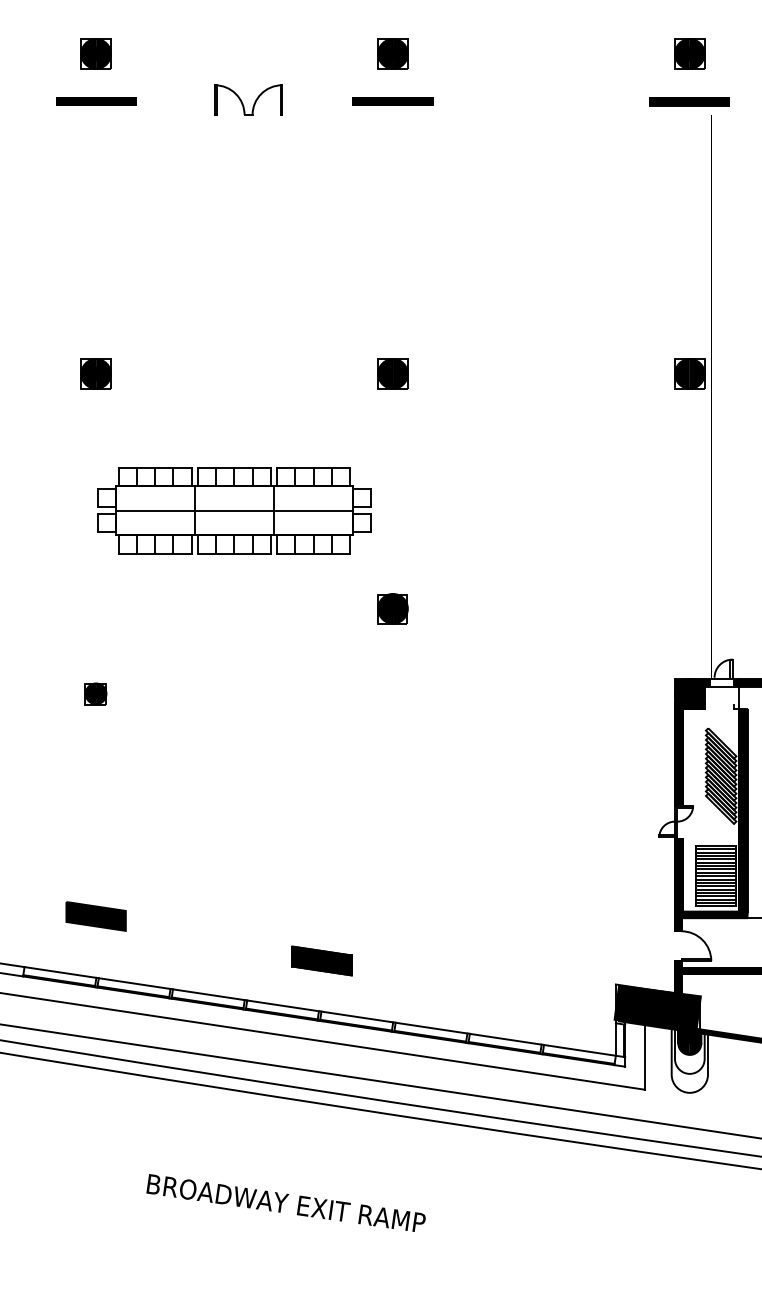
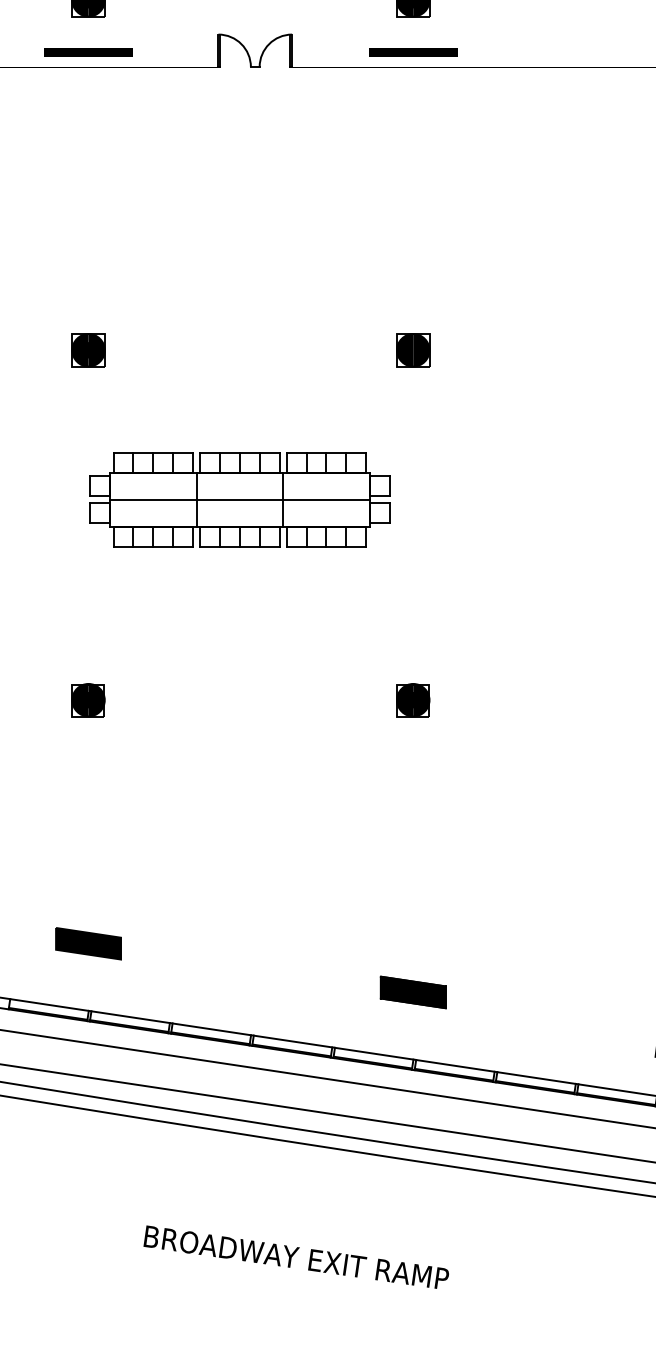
part: (392, 608) -> (412, 699), moved
part: (95, 693) -> (87, 699), size x1.43
part: (321, 960) -> (412, 991), moved

